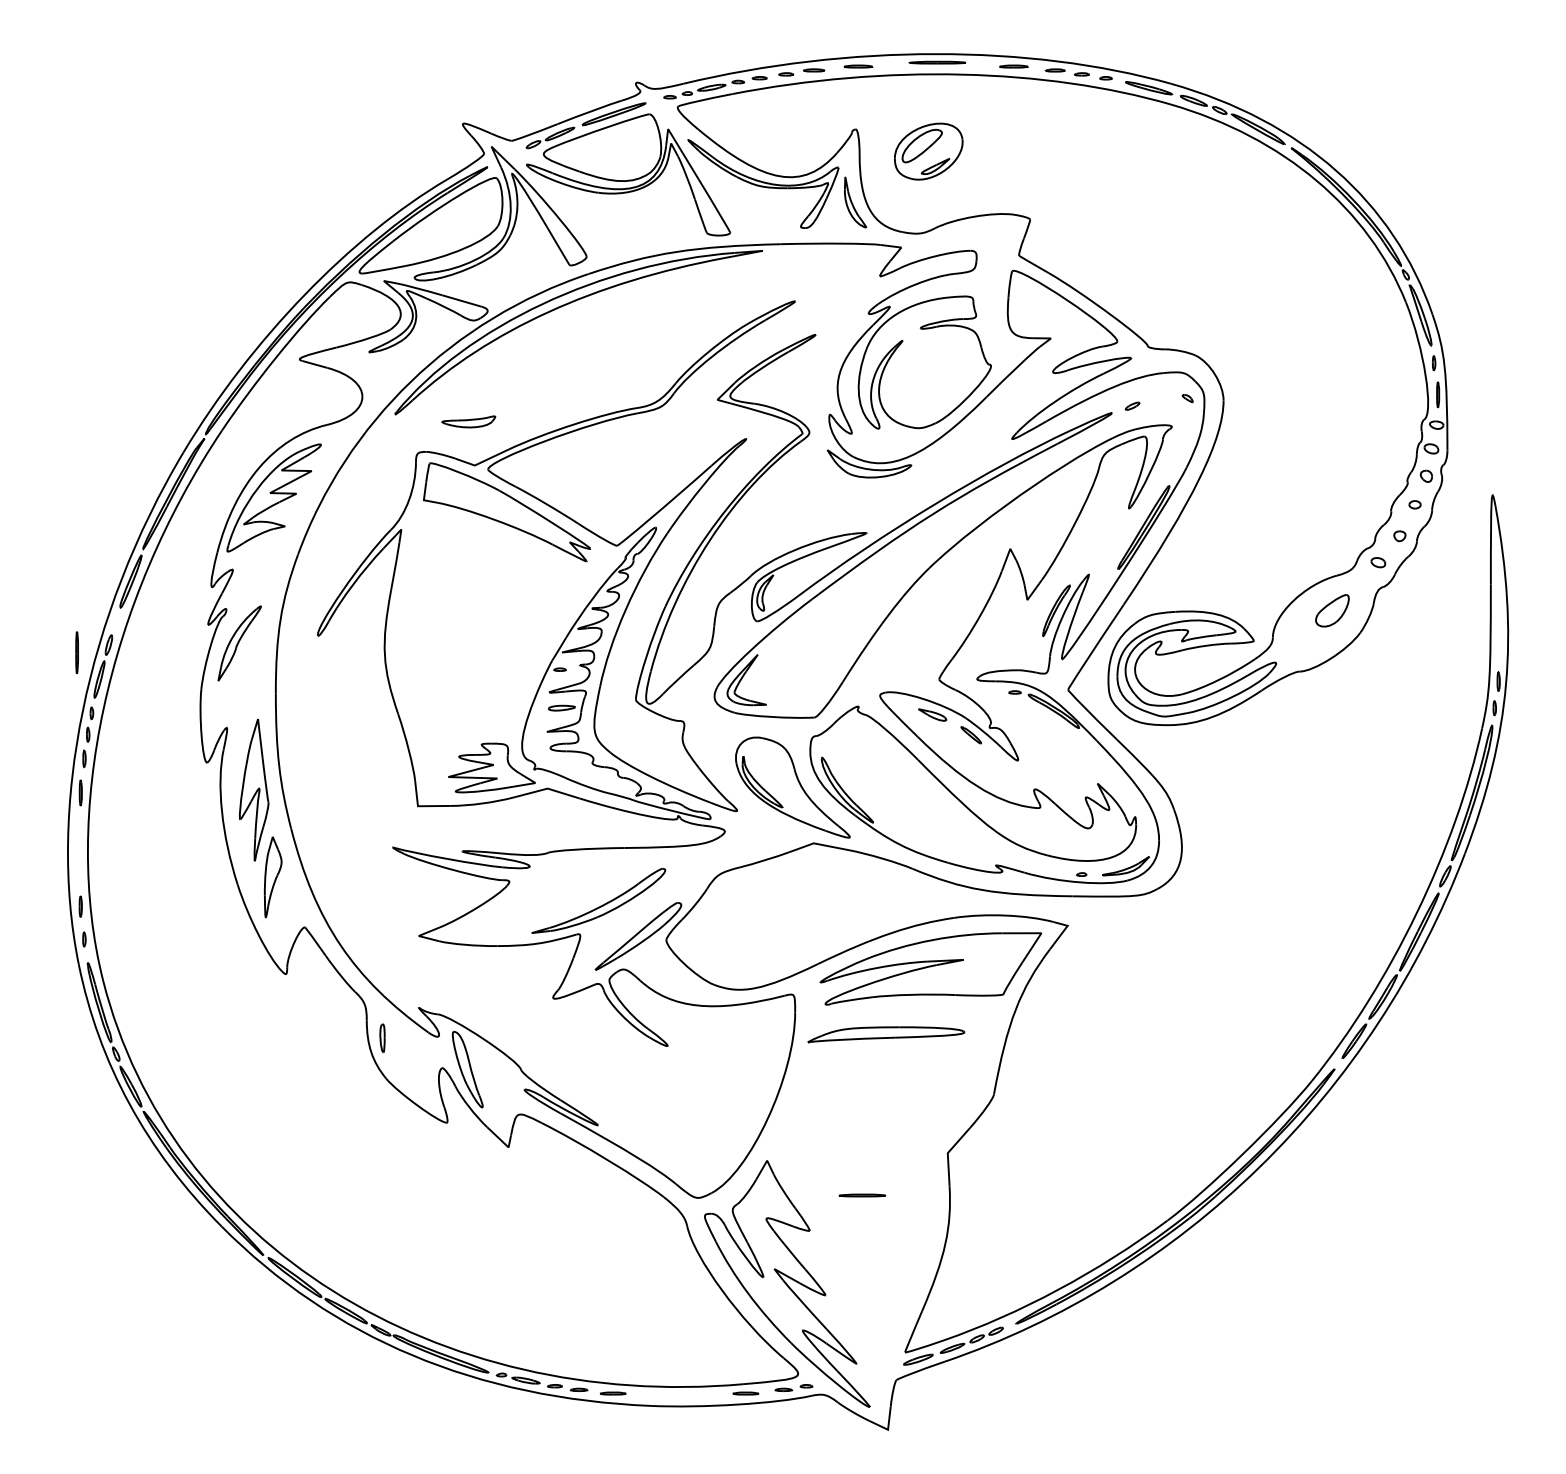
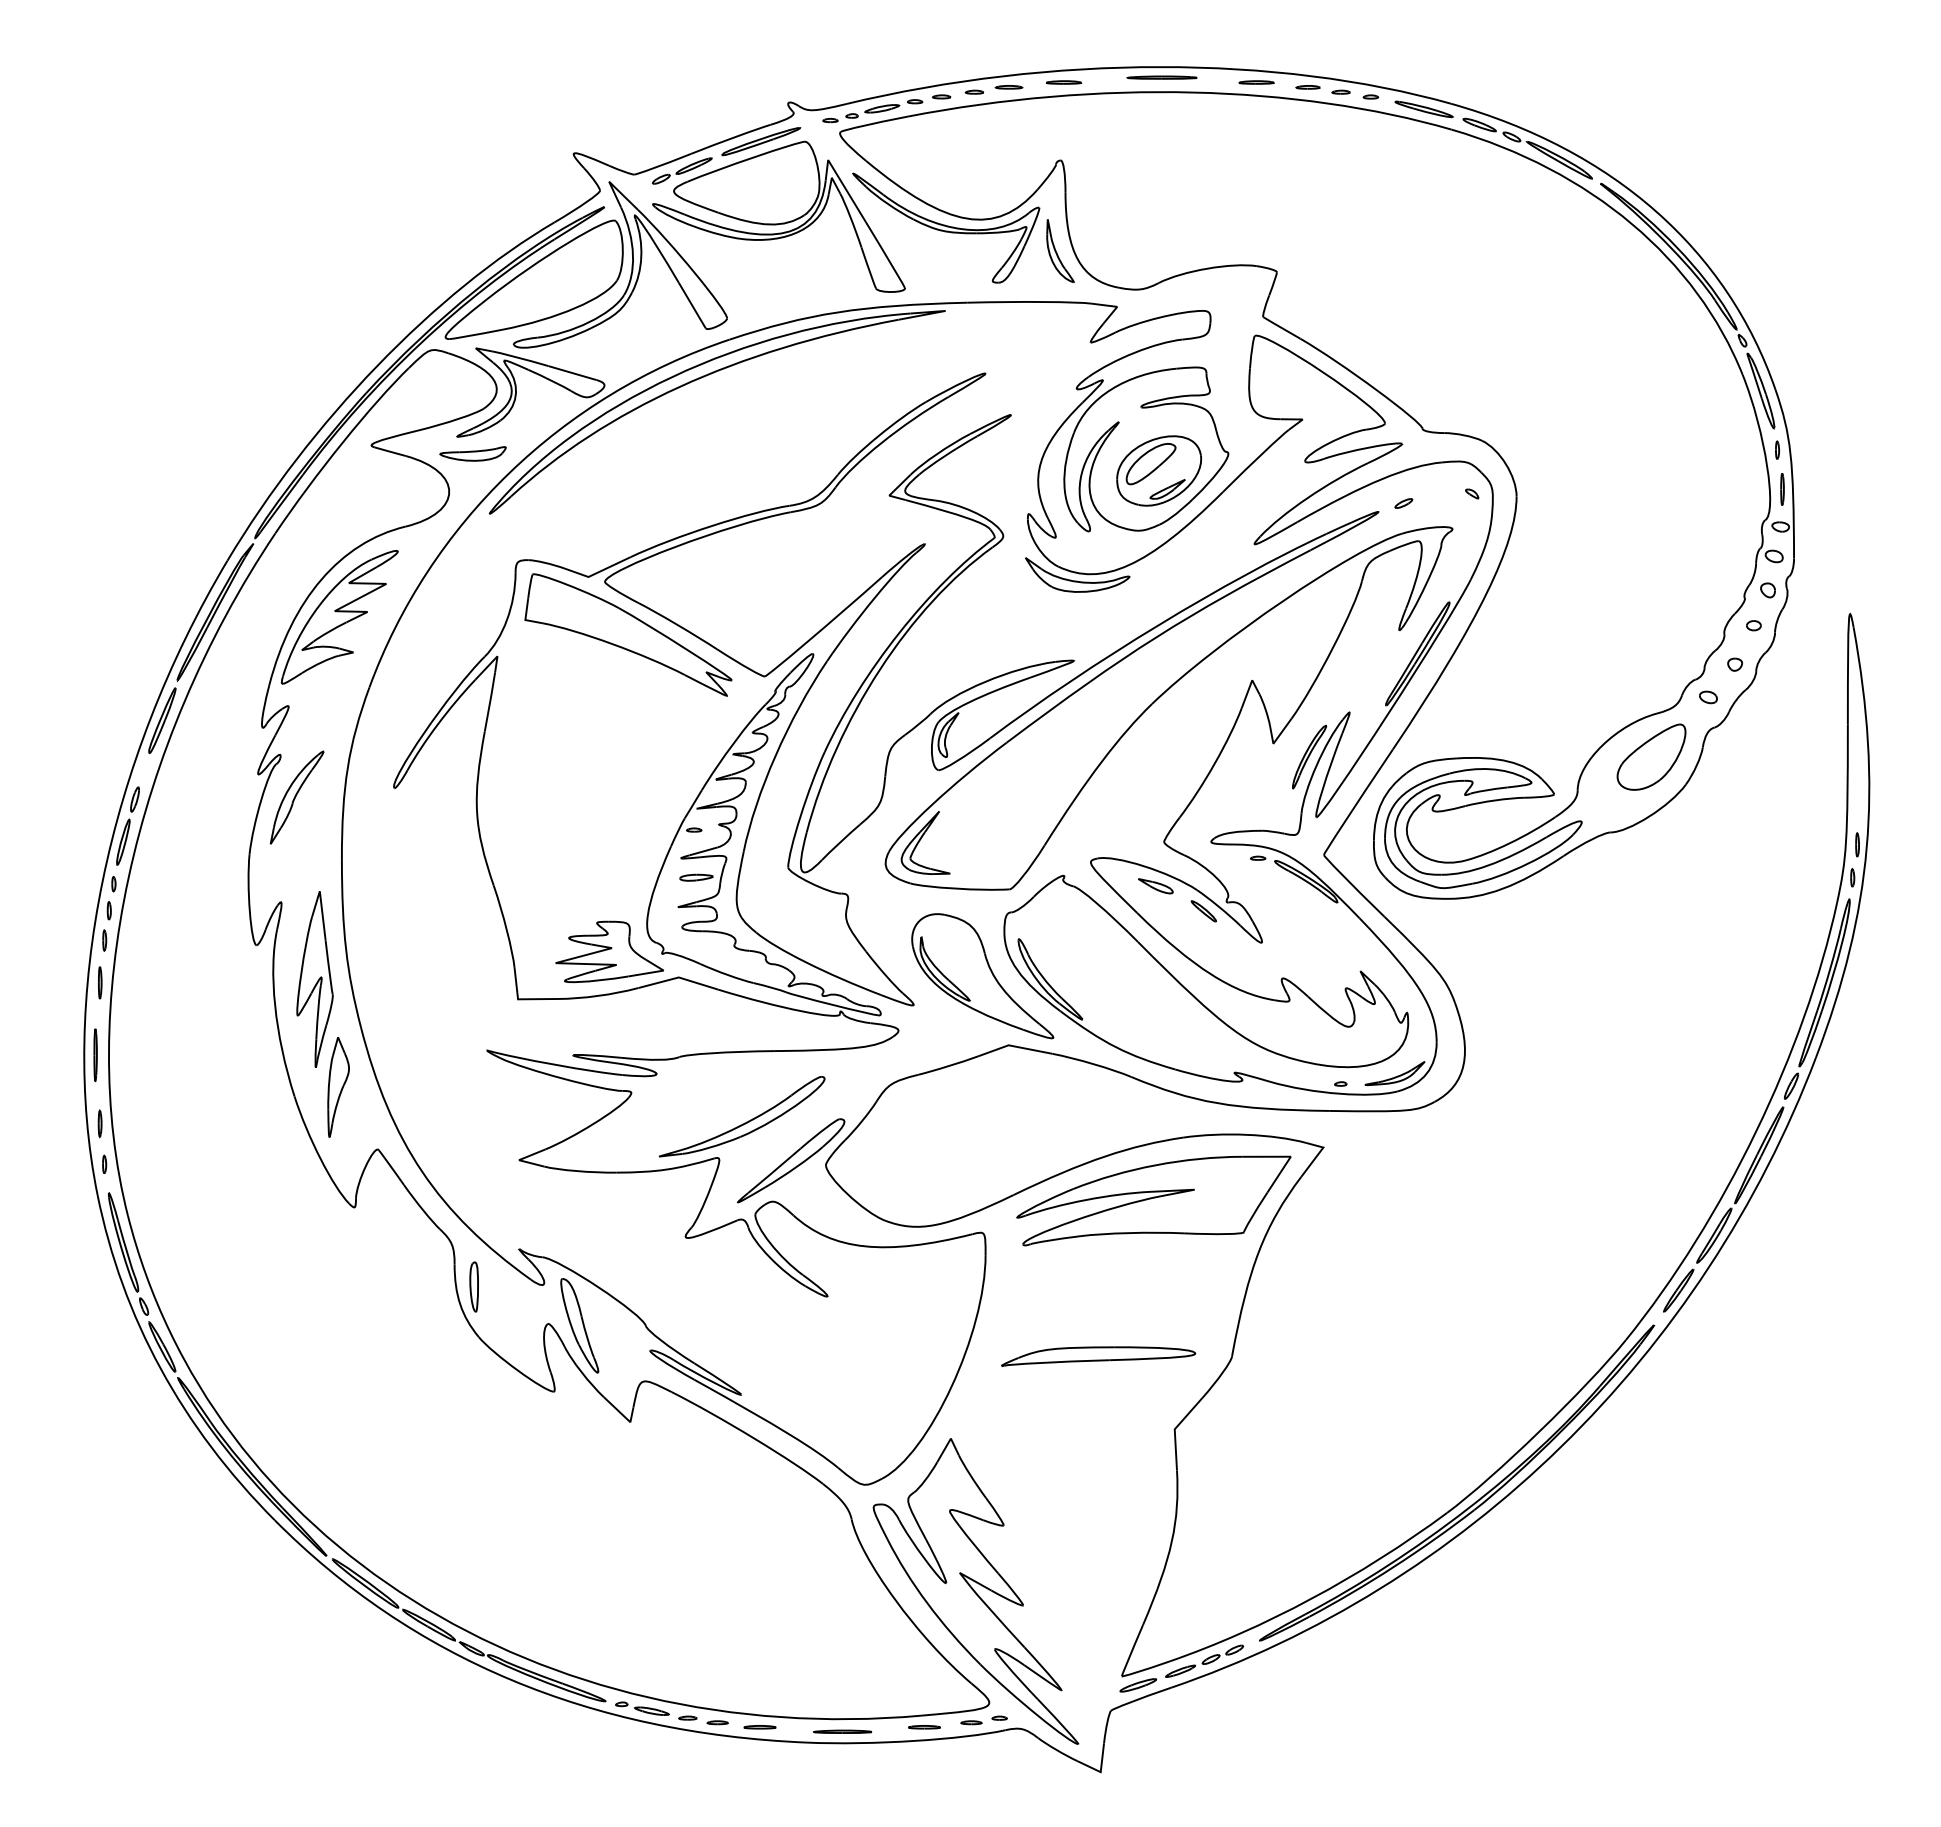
part: (929, 151) -> (1159, 470), moved
part: (468, 421) -> (472, 453), moved
part: (1332, 610) -> (1651, 756), size x1.67
line: (77, 653) -> (95, 1055), moved
part: (886, 1034) -> (1098, 1356), moved
part: (382, 1037) -> (473, 1286), size x1.43
line: (862, 1195) -> (842, 1731), moved

